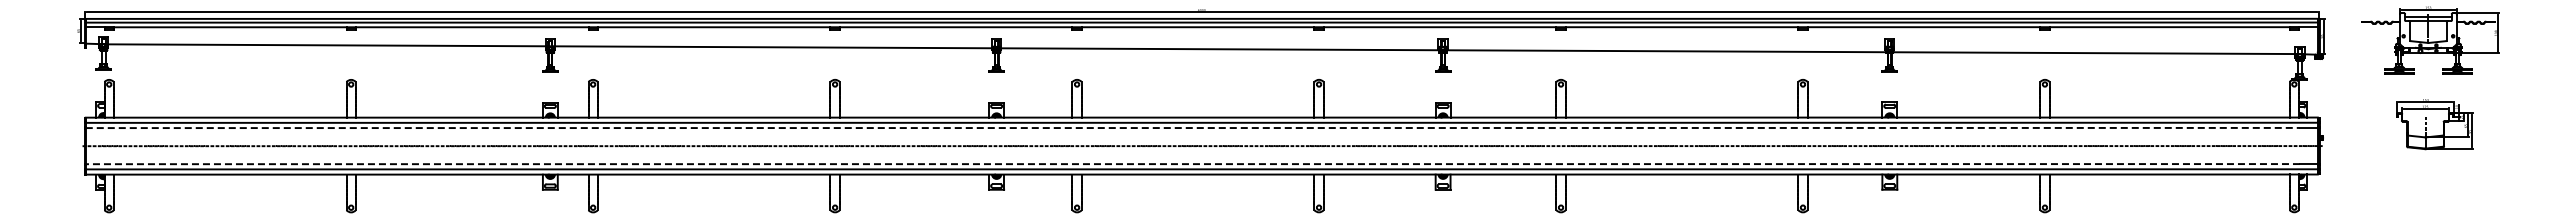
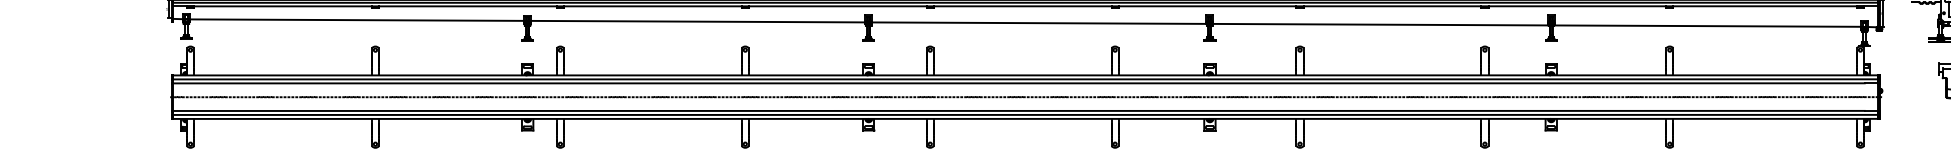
line: (1193, 128) -> (1019, 83), dashed -> solid
line: (1192, 164) -> (1018, 111), dashed -> solid

